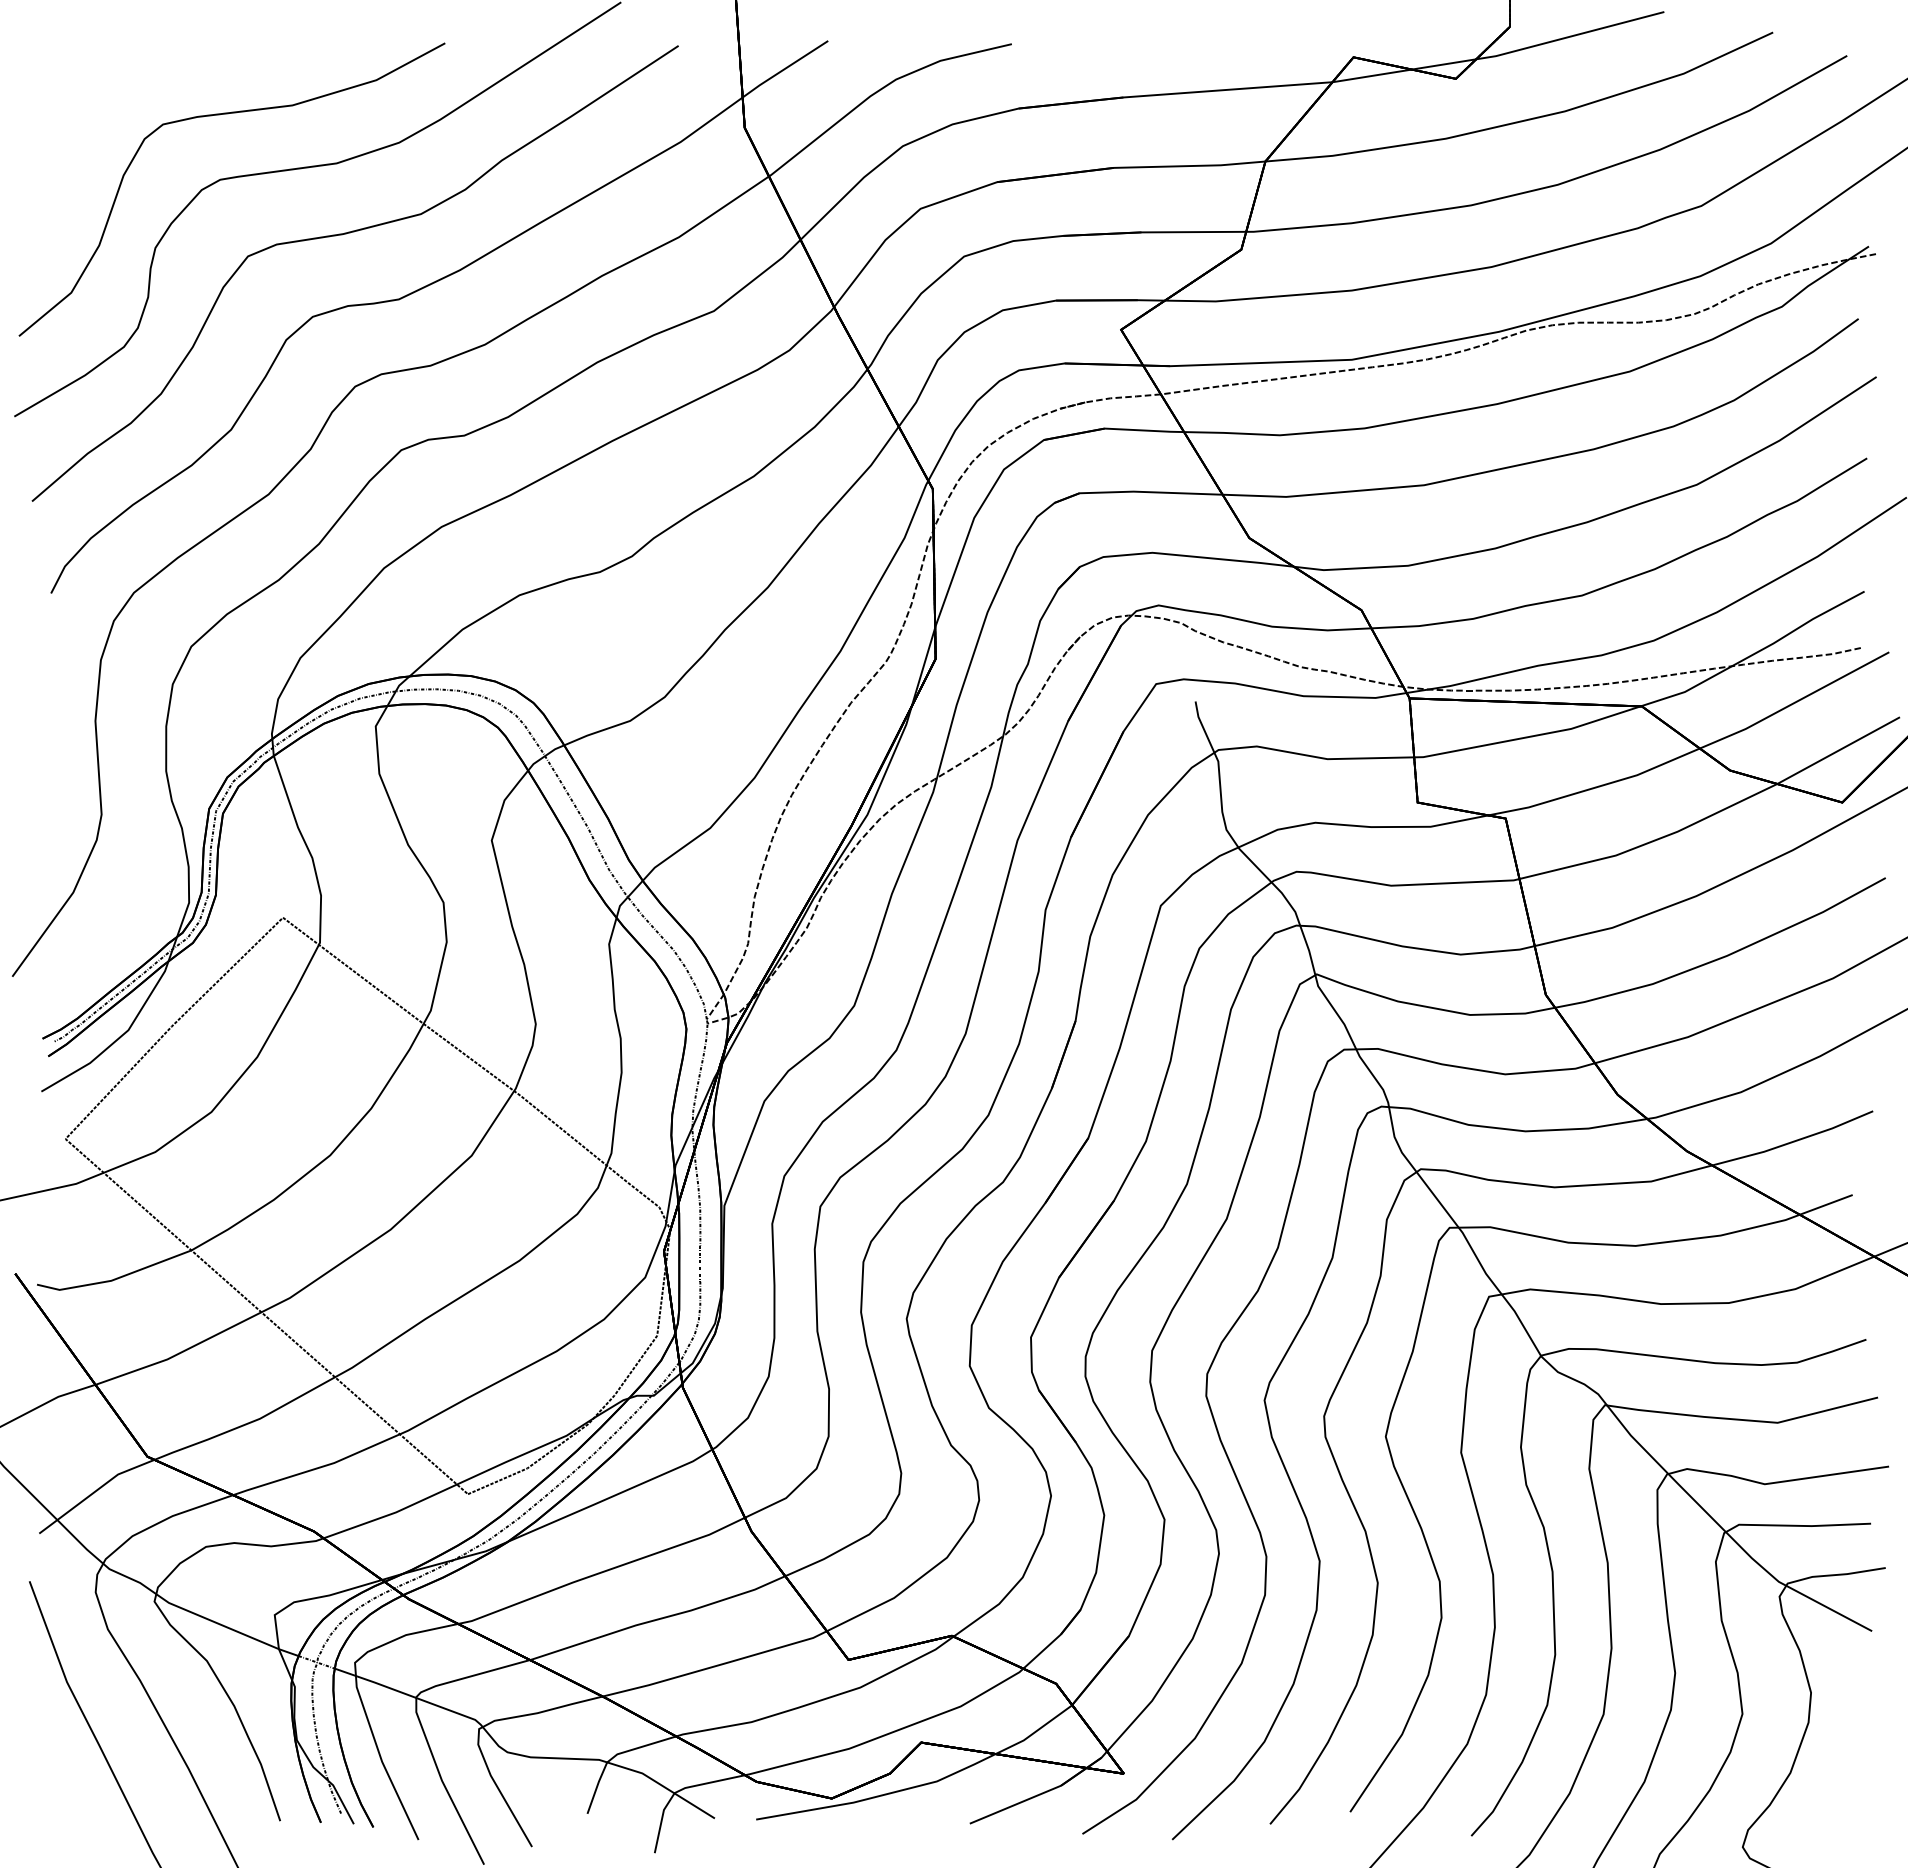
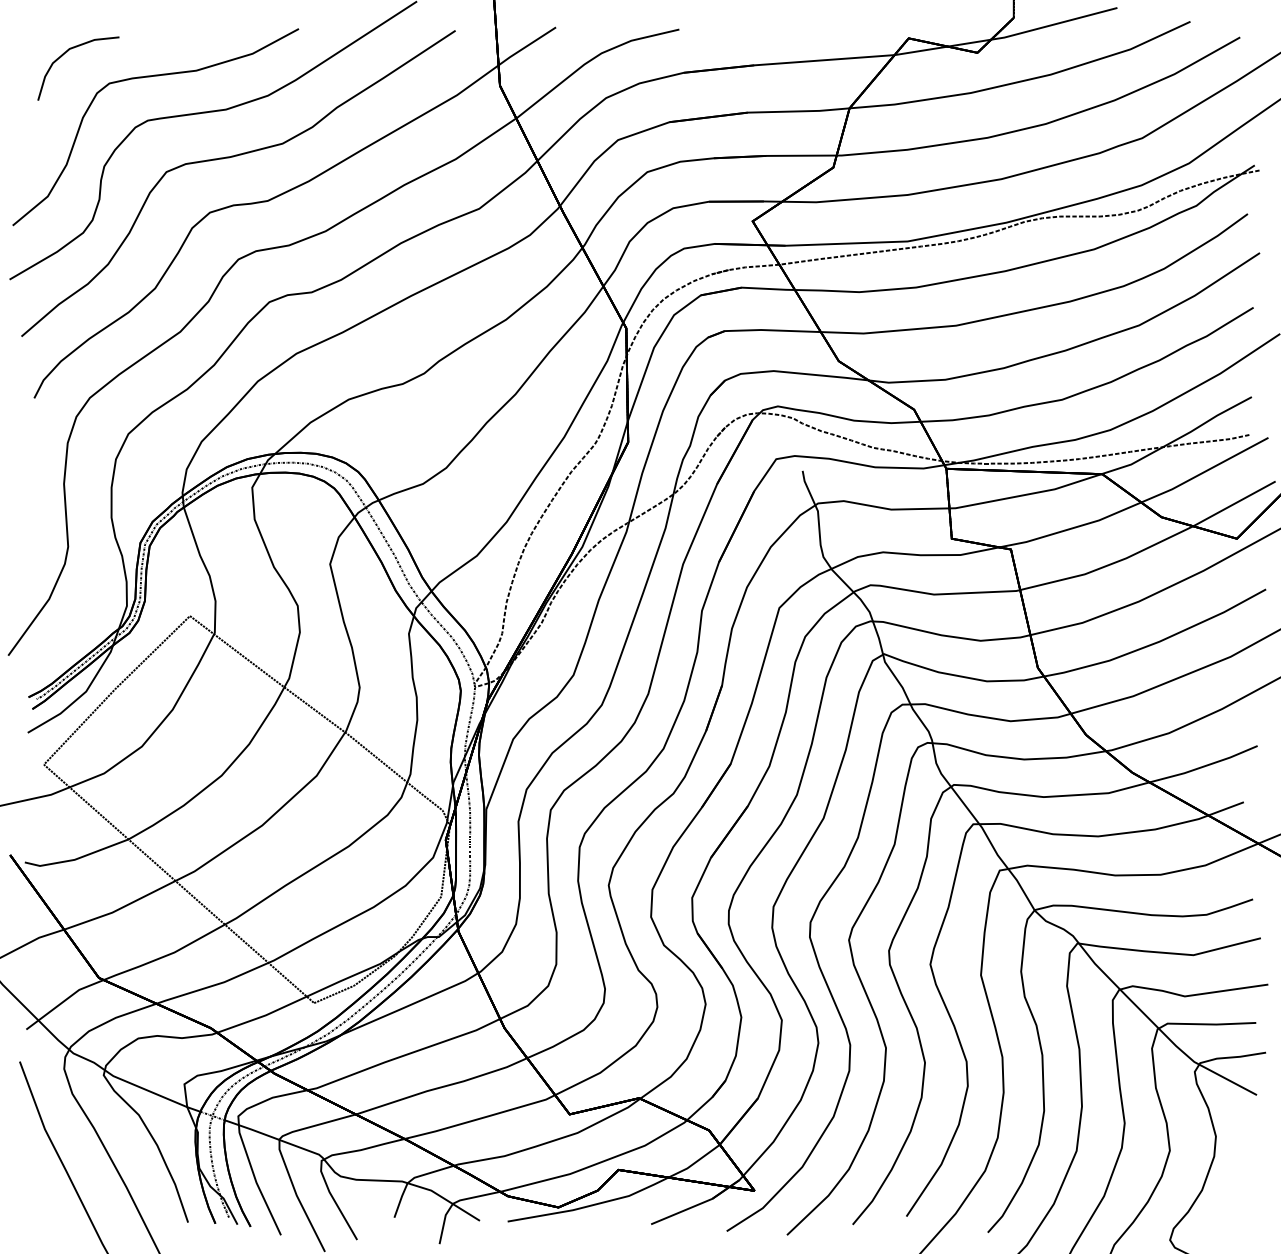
part: (100, 78) -> (67, 52), added

